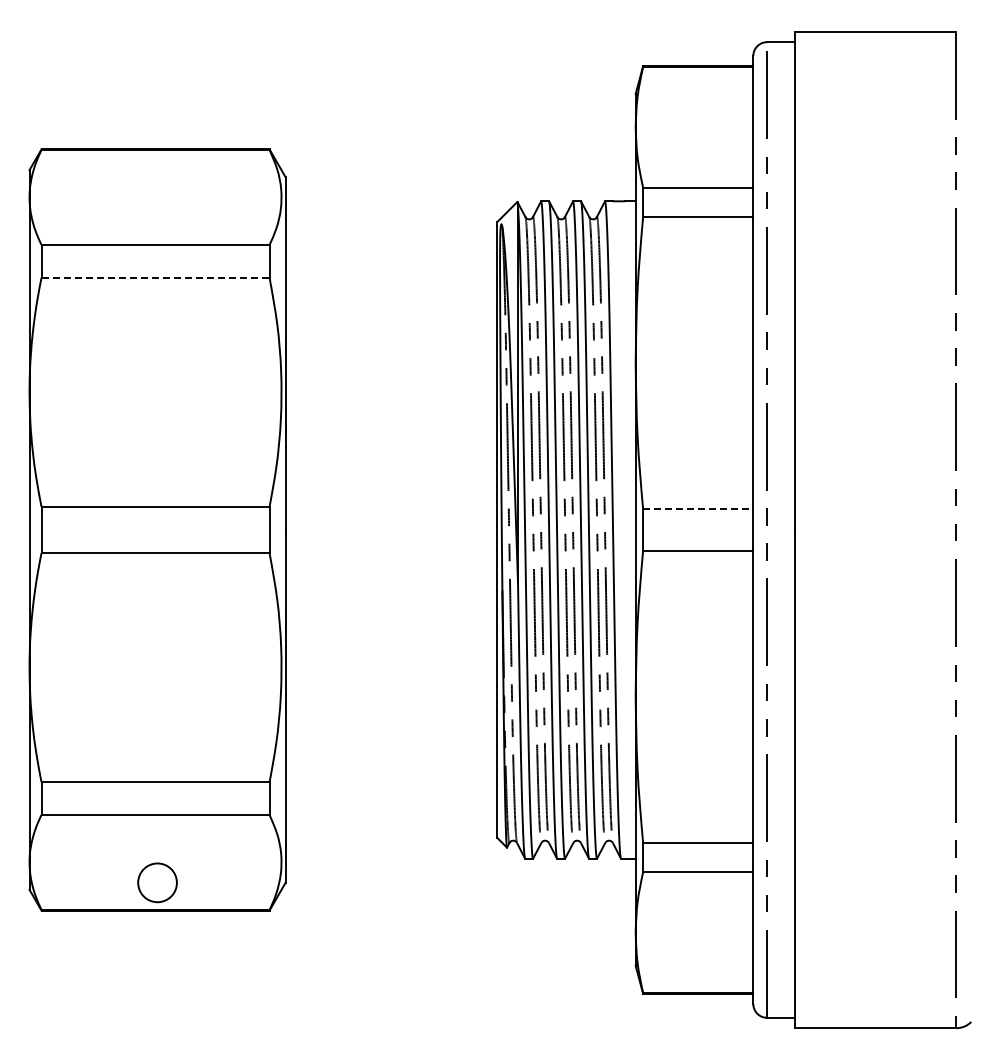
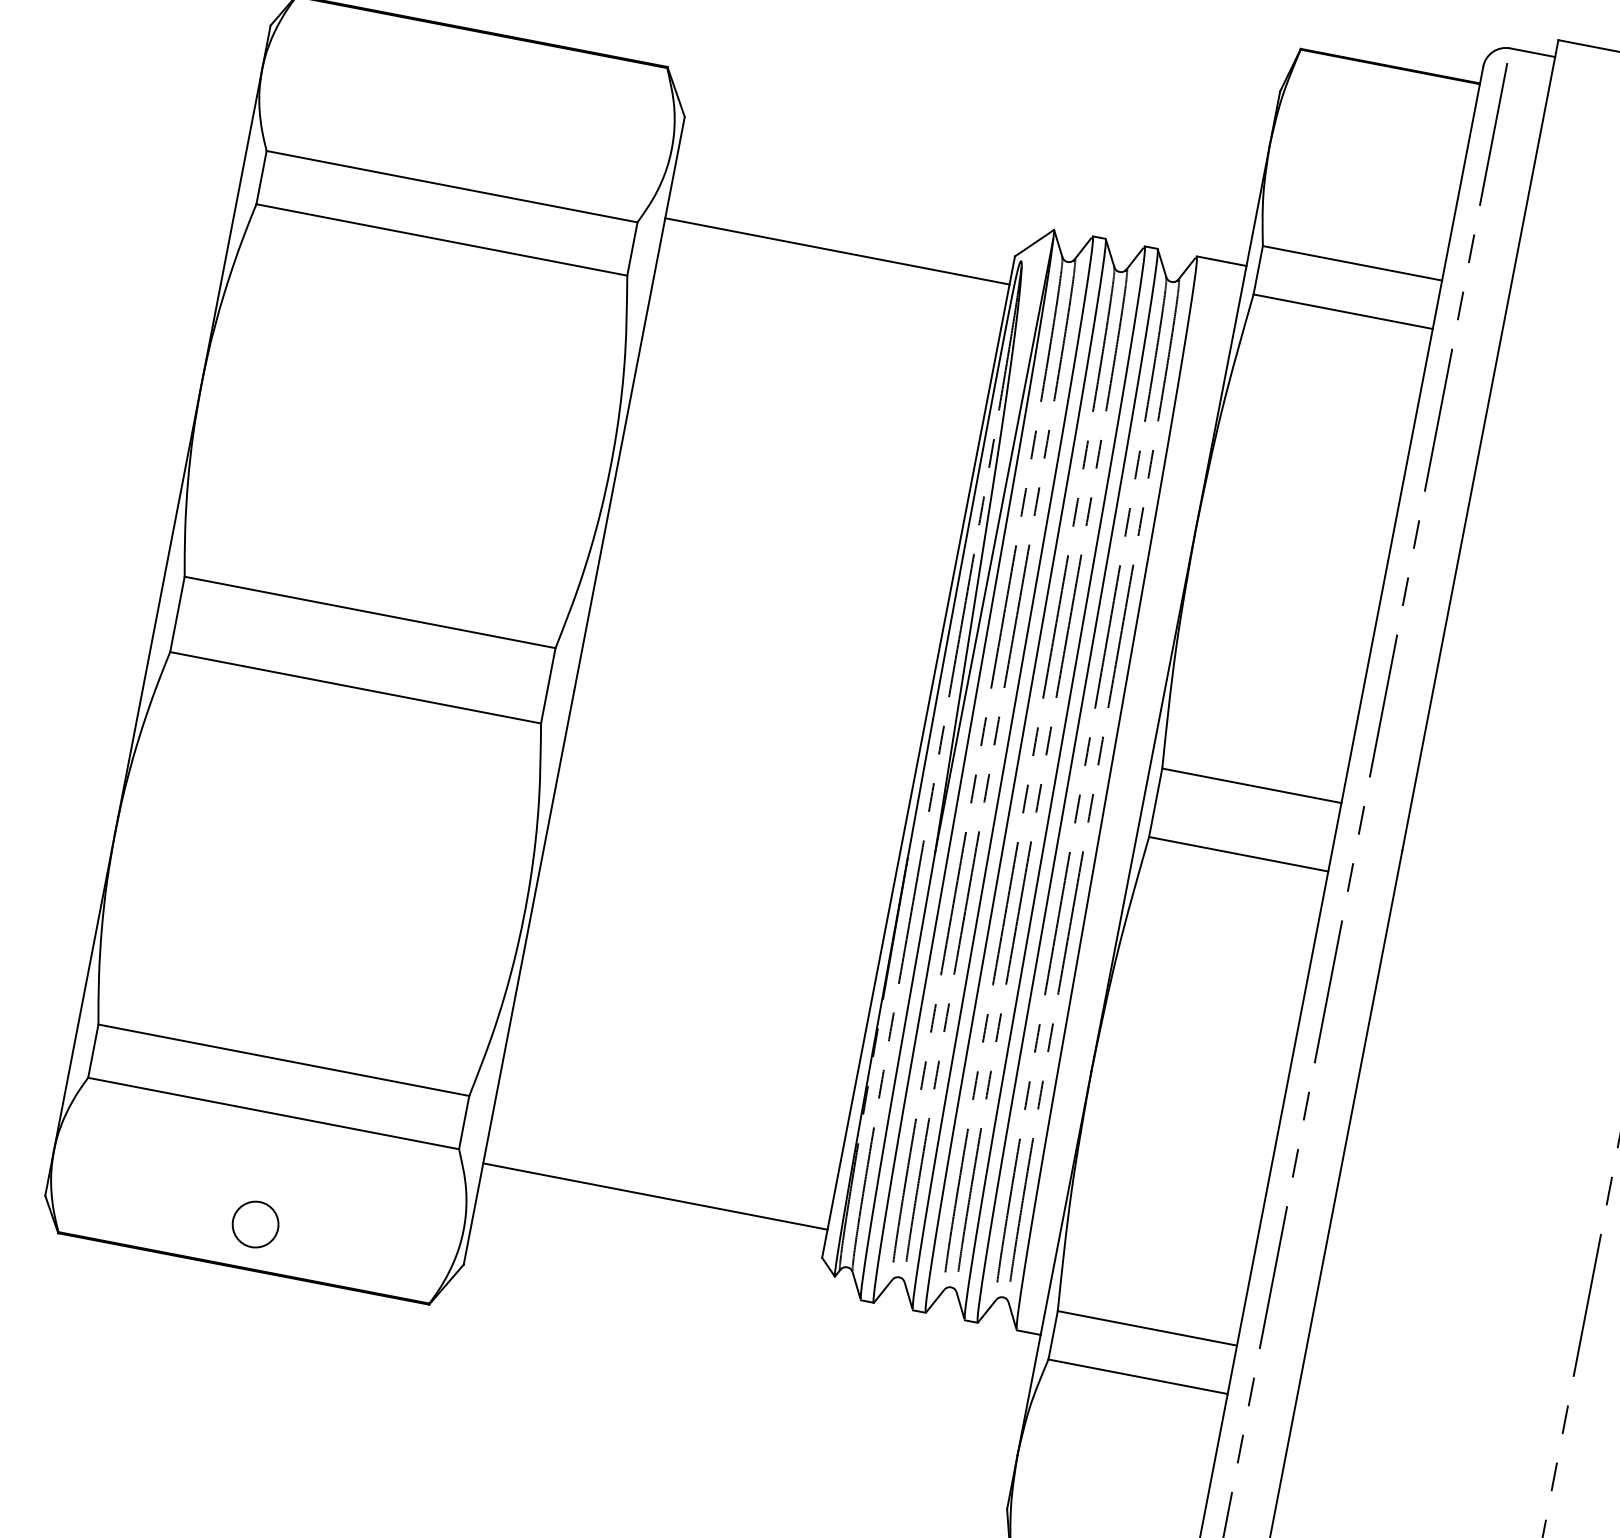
line: (391, 239) -> (837, 251), added
line: (156, 277) -> (443, 239), dashed -> solid
line: (698, 508) -> (1252, 785), dashed -> solid
line: (391, 820) -> (655, 1196), added
circle: (157, 882) -> (255, 1223), size x0.71

